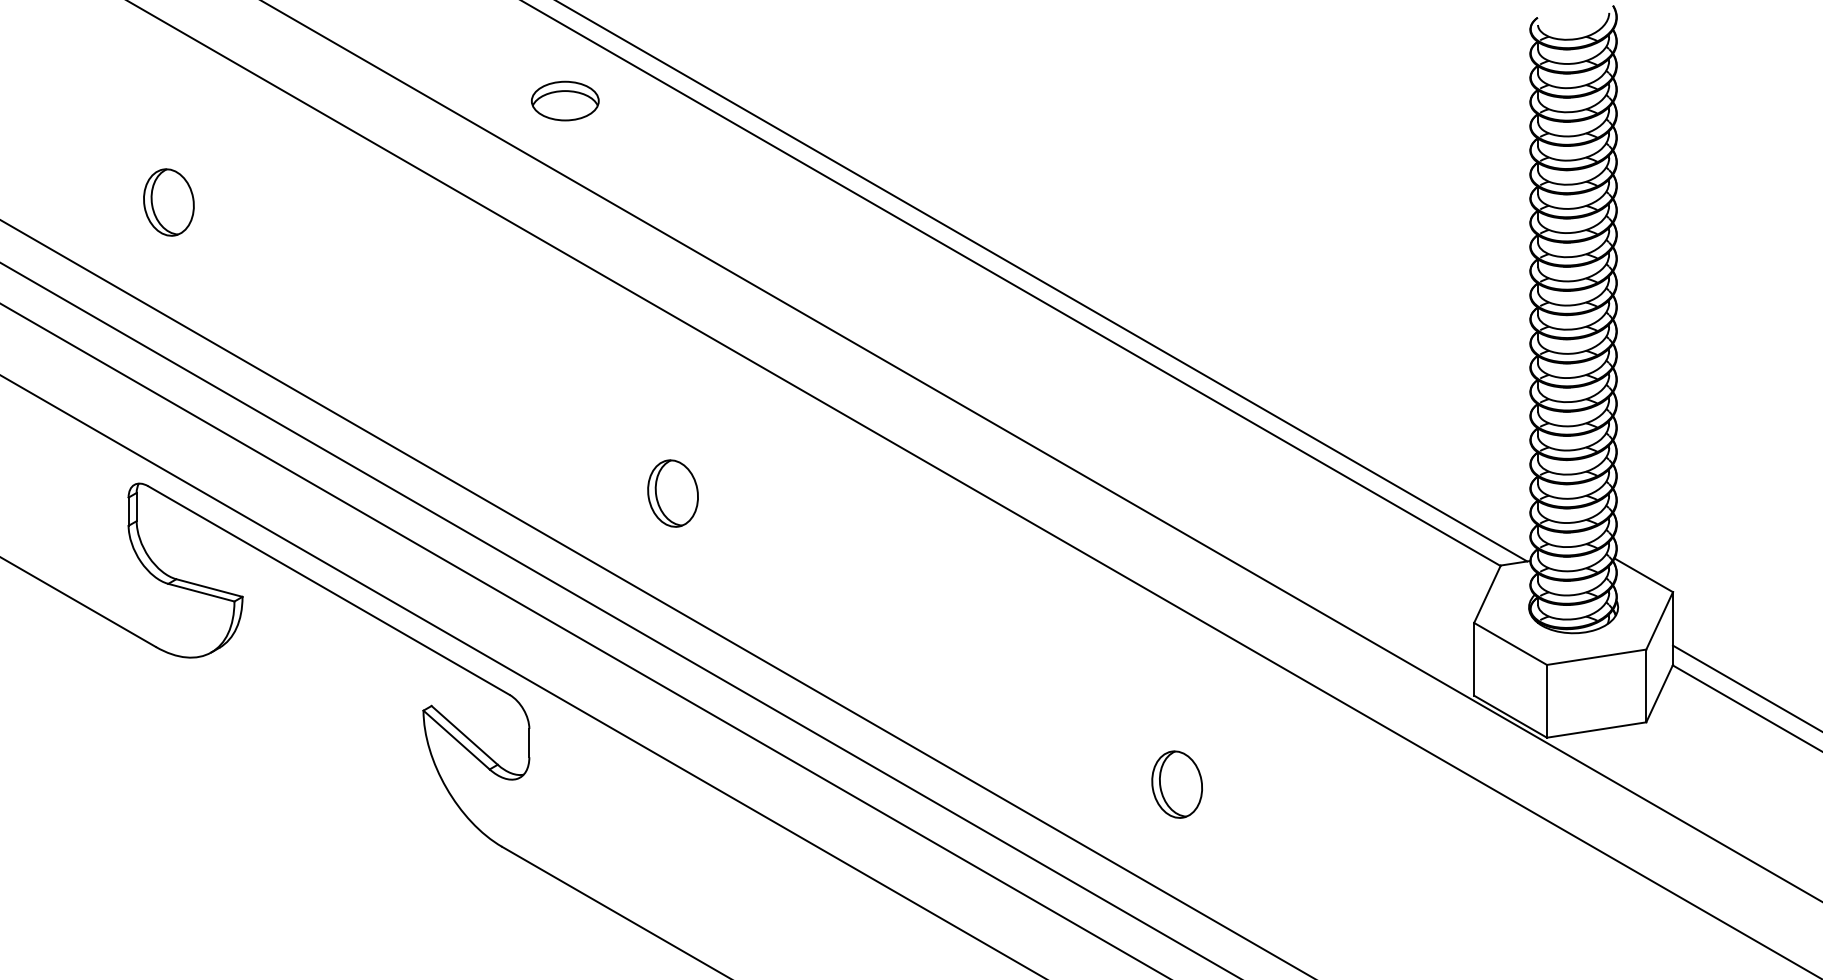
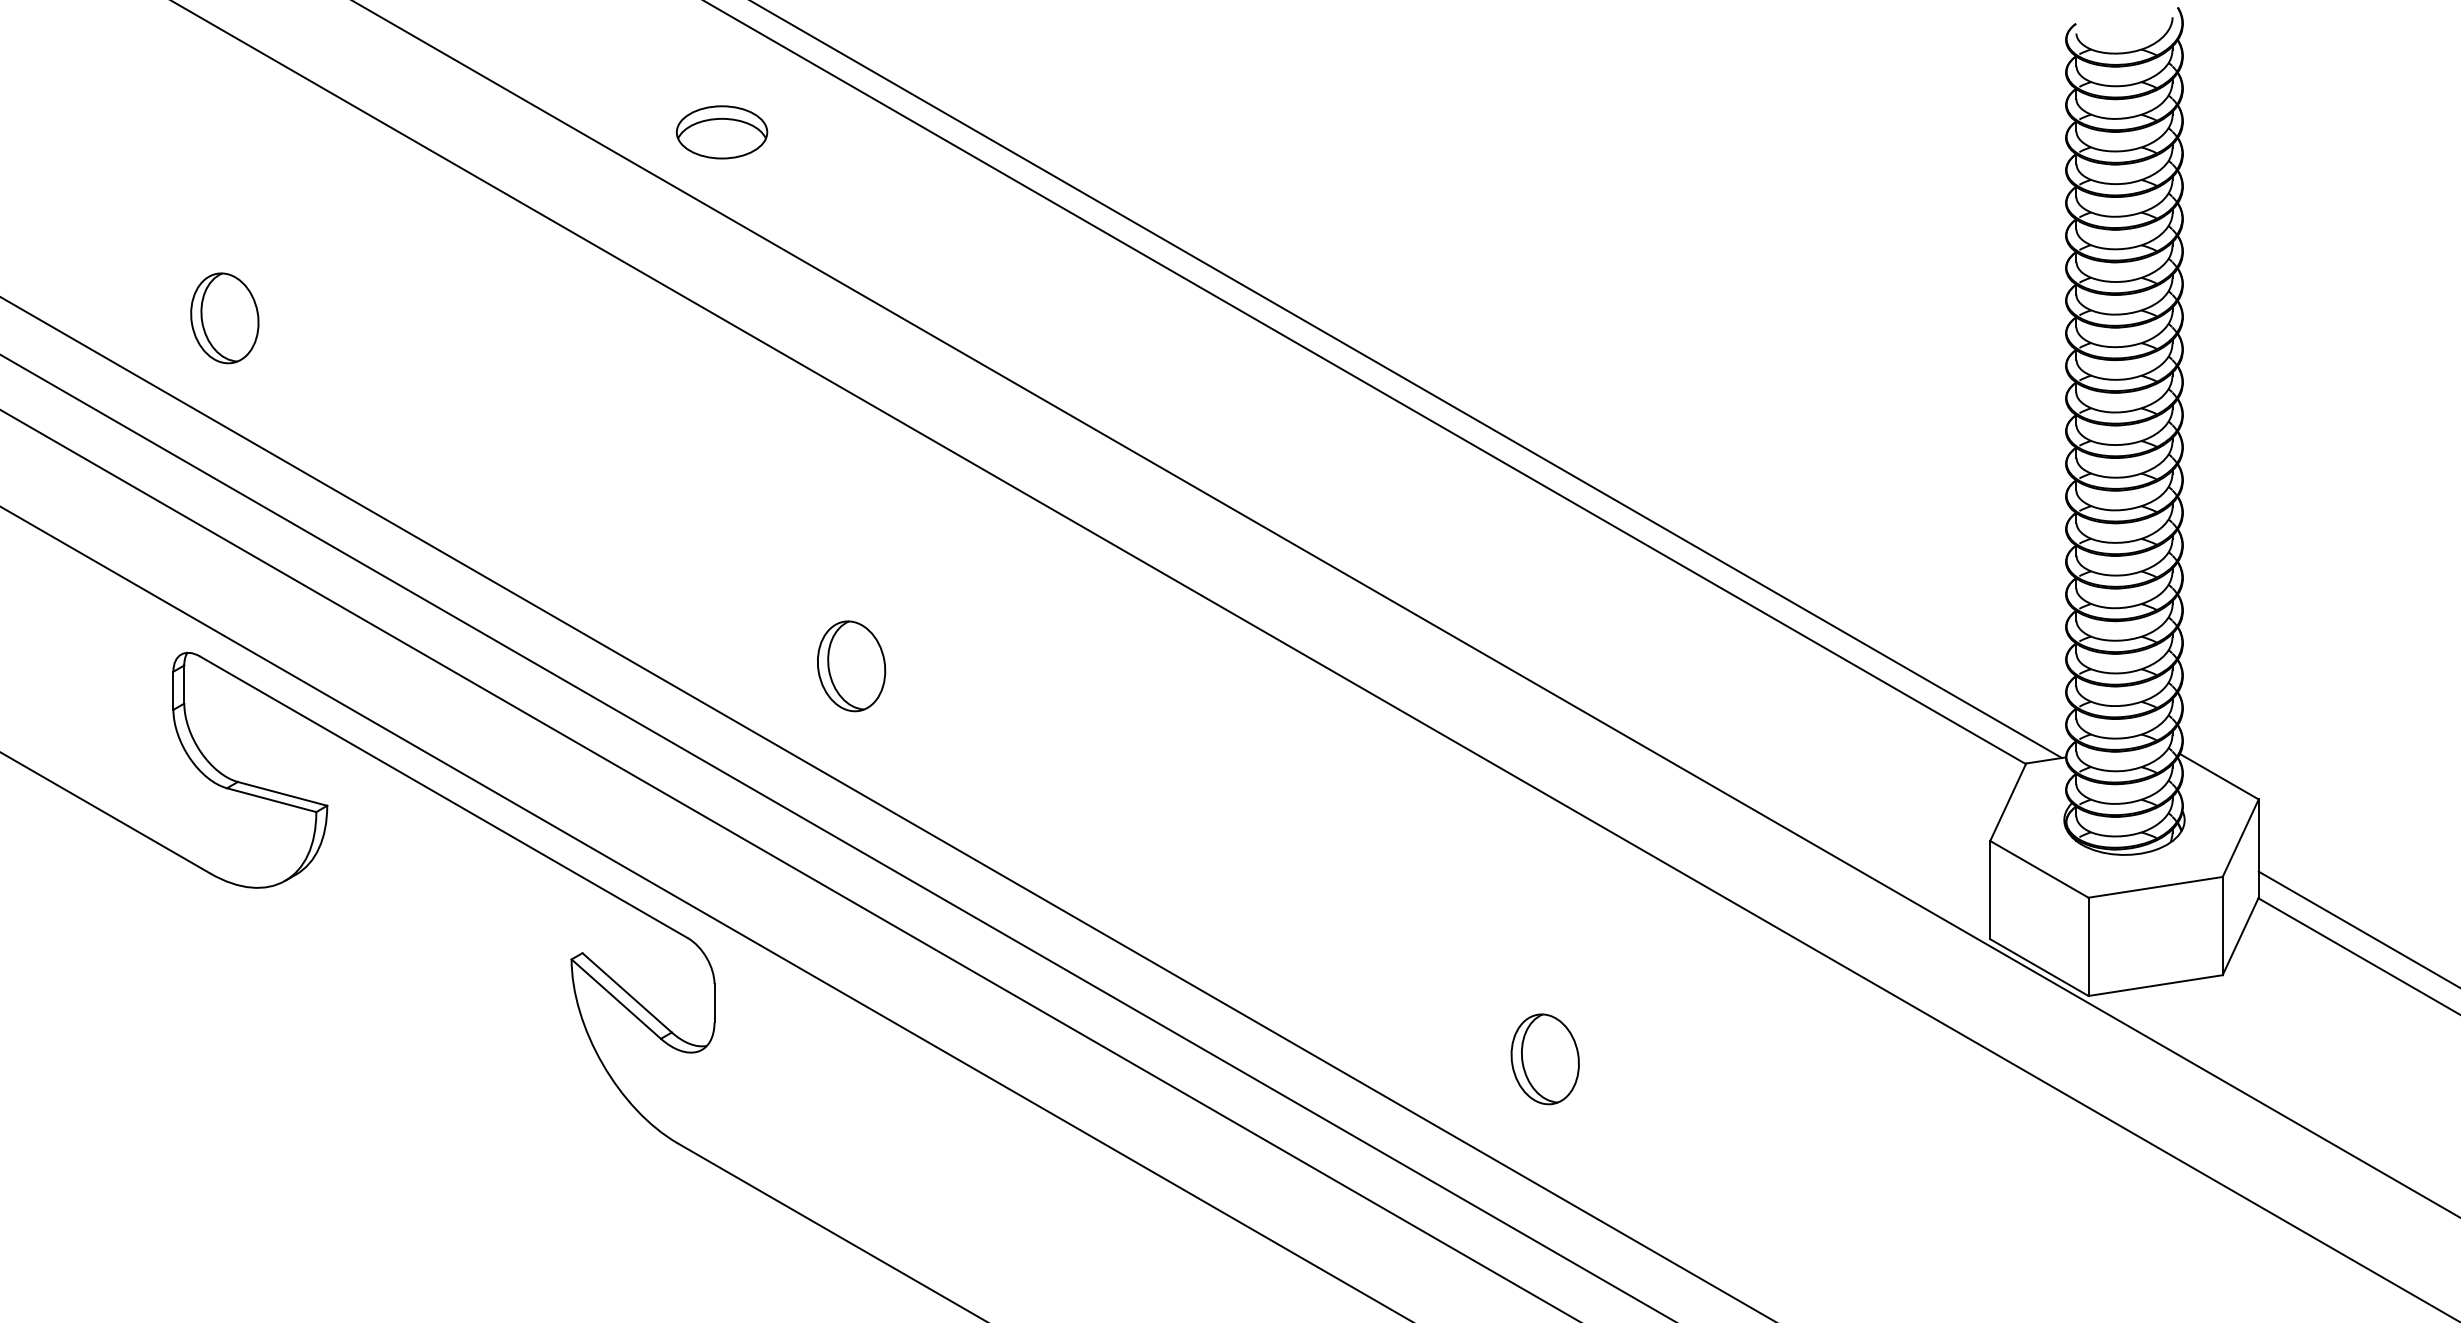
part: (564, 101) -> (721, 132), moved
part: (168, 202) -> (224, 318), moved
part: (673, 493) -> (851, 666), moved
part: (1176, 784) -> (1544, 1059), moved

